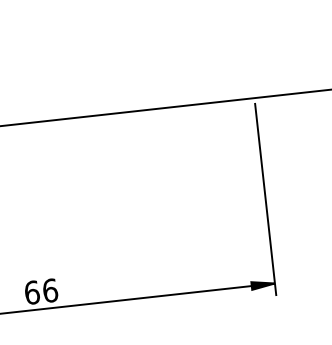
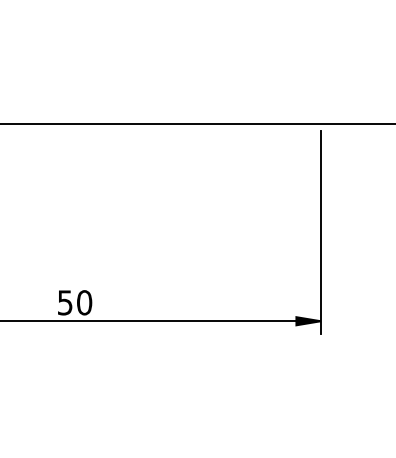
text: (40, 291) -> (74, 302), 66 -> 50

